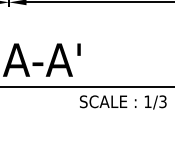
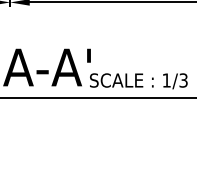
text: (122, 102) -> (138, 81), moved

